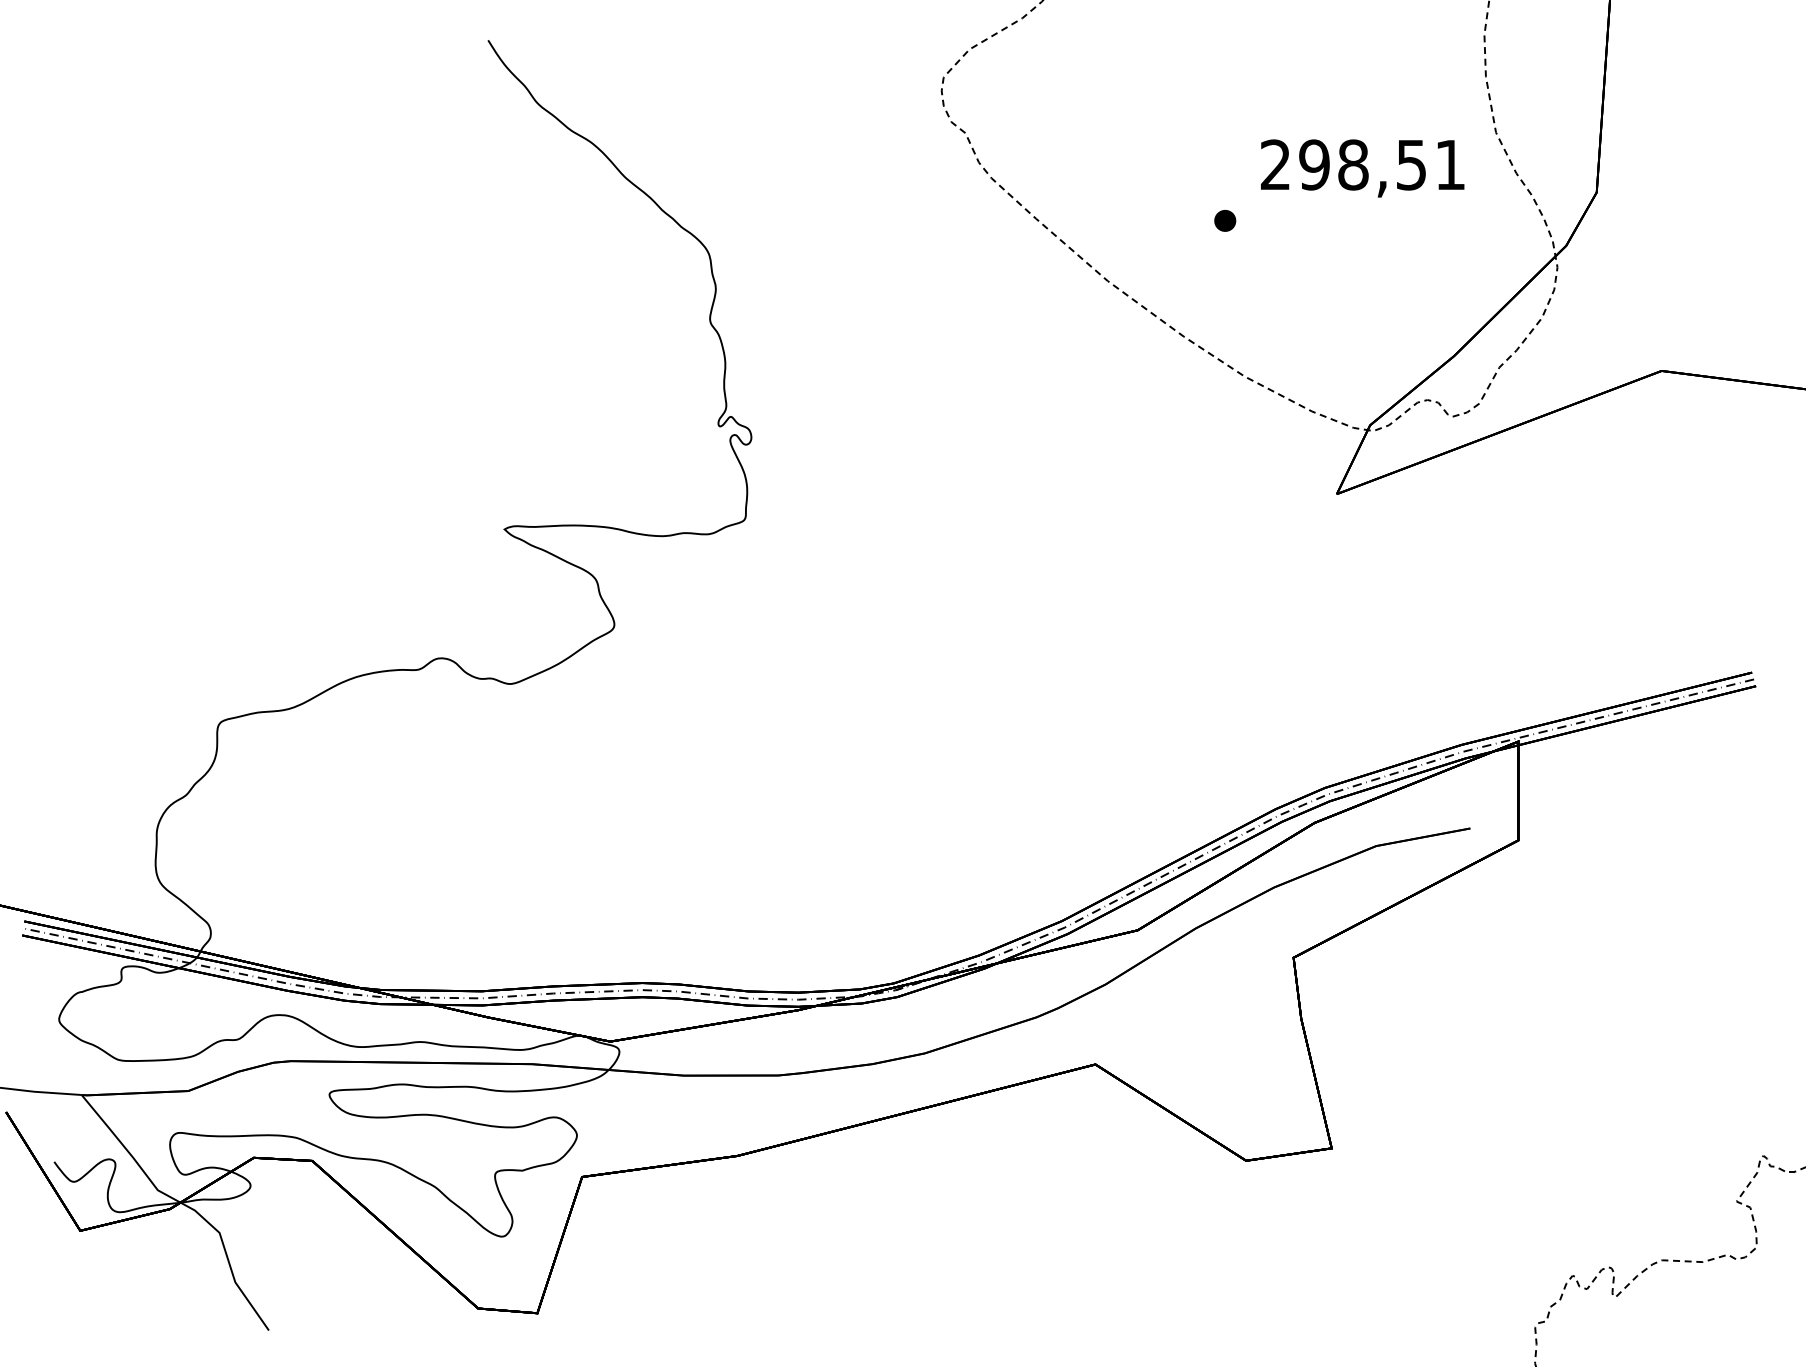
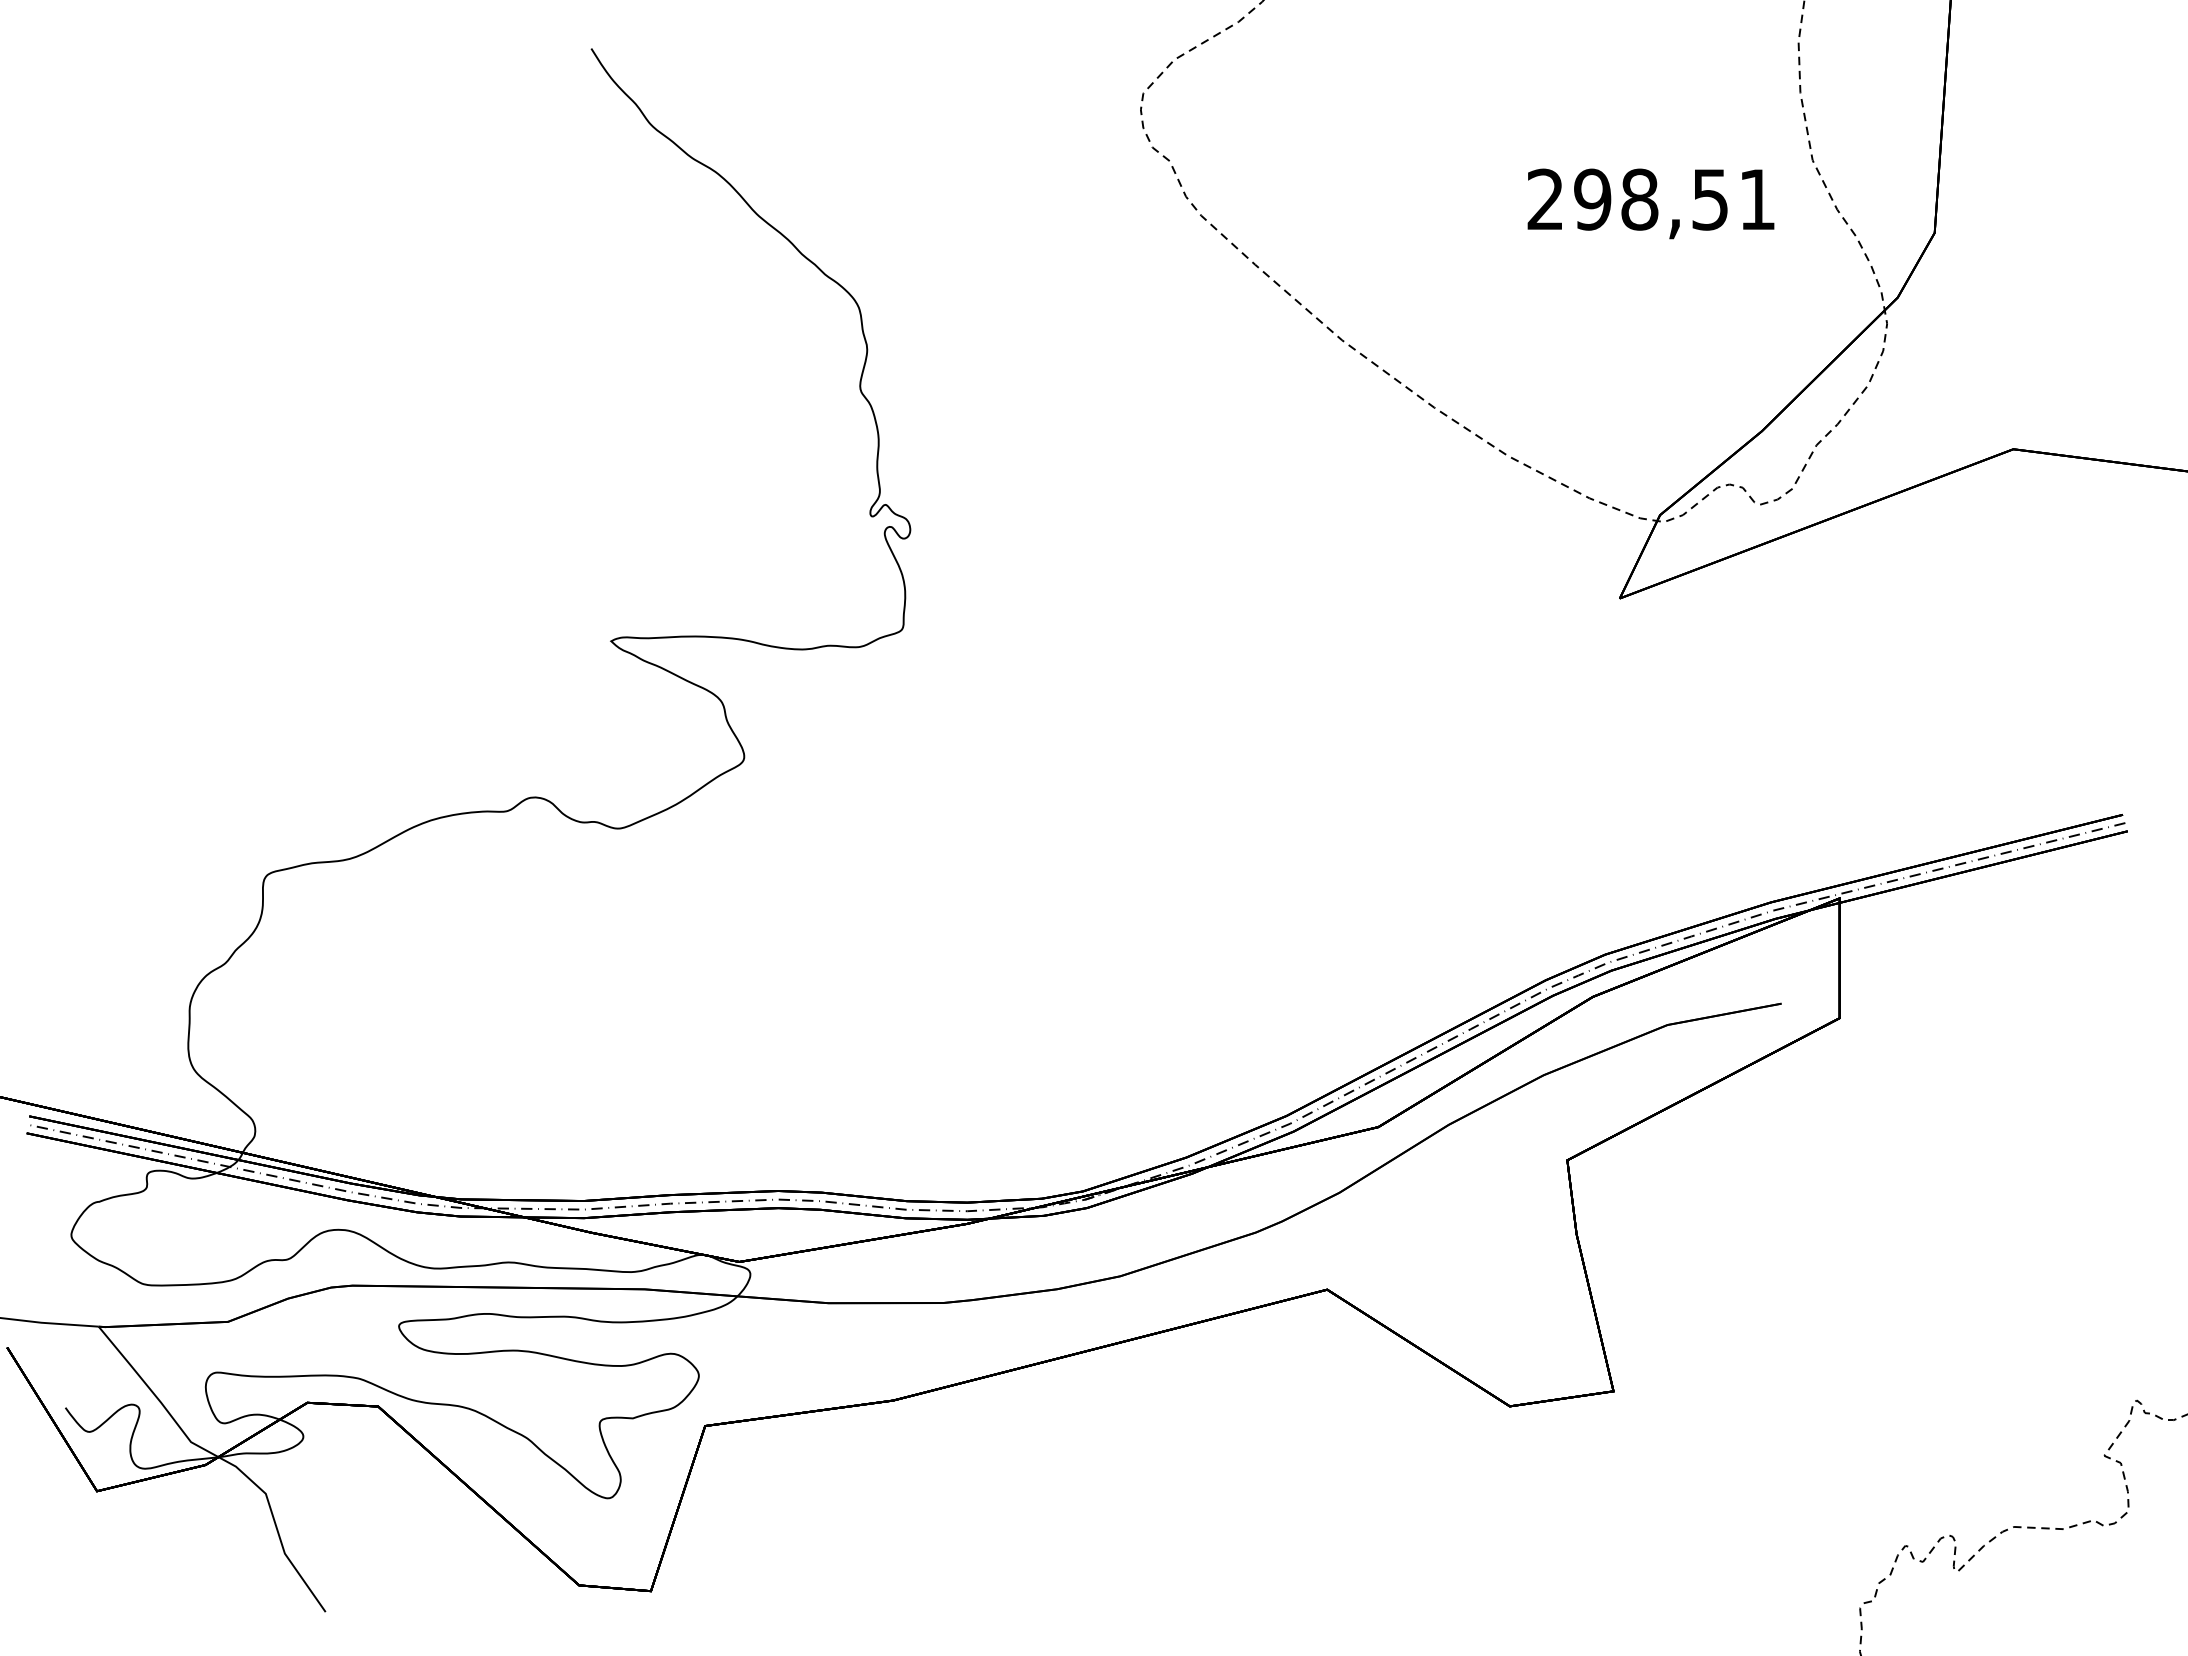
part: (1225, 220) -> (1484, 267), removed

